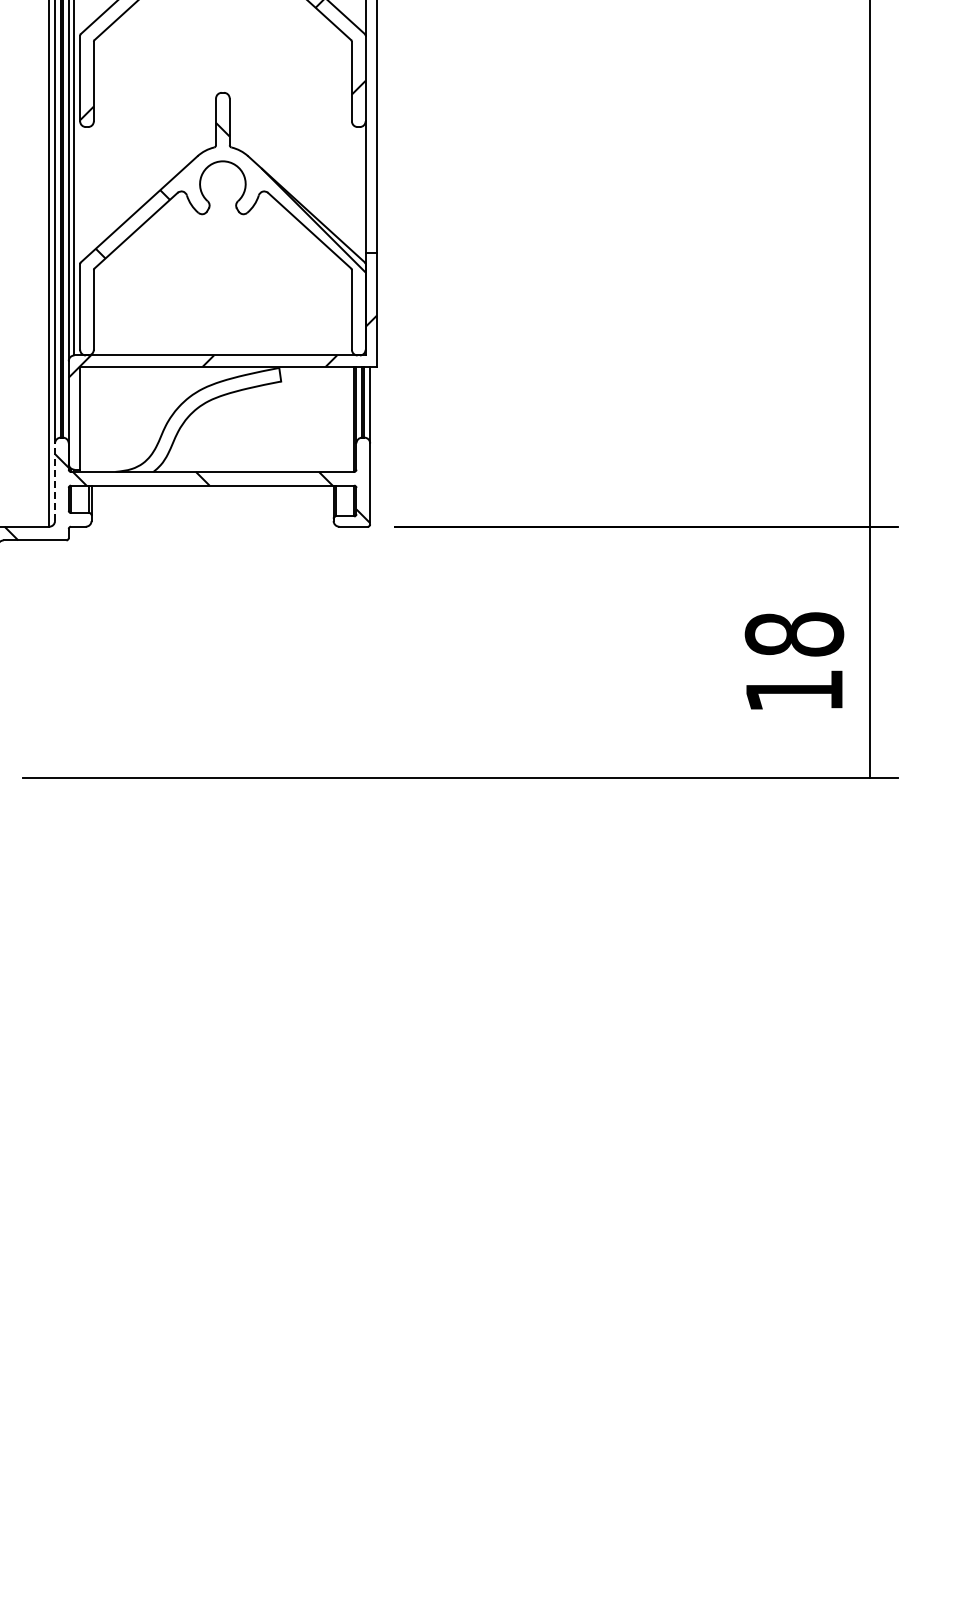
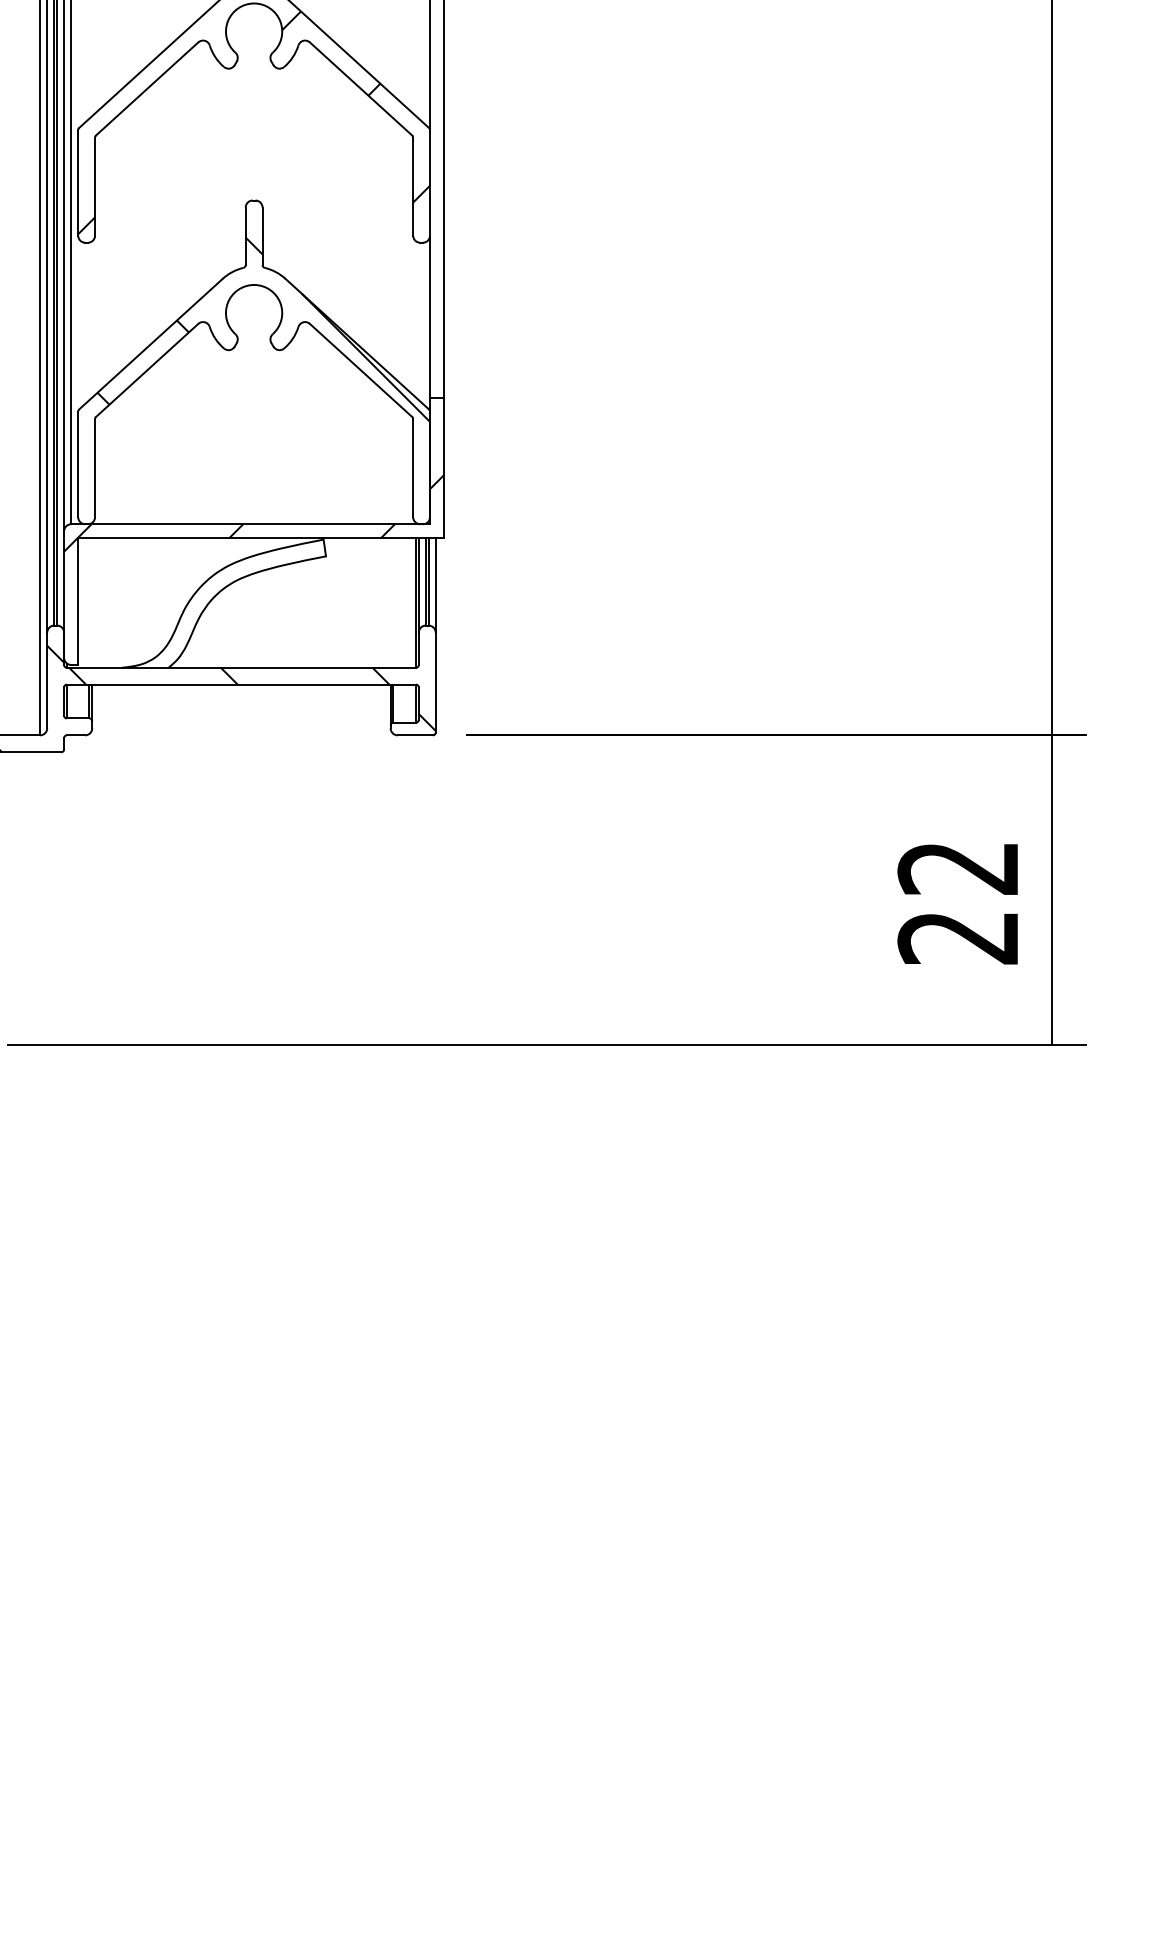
line: (55, 482) -> (47, 680), dashed -> solid
text: (794, 662) -> (958, 902), 18 -> 22

